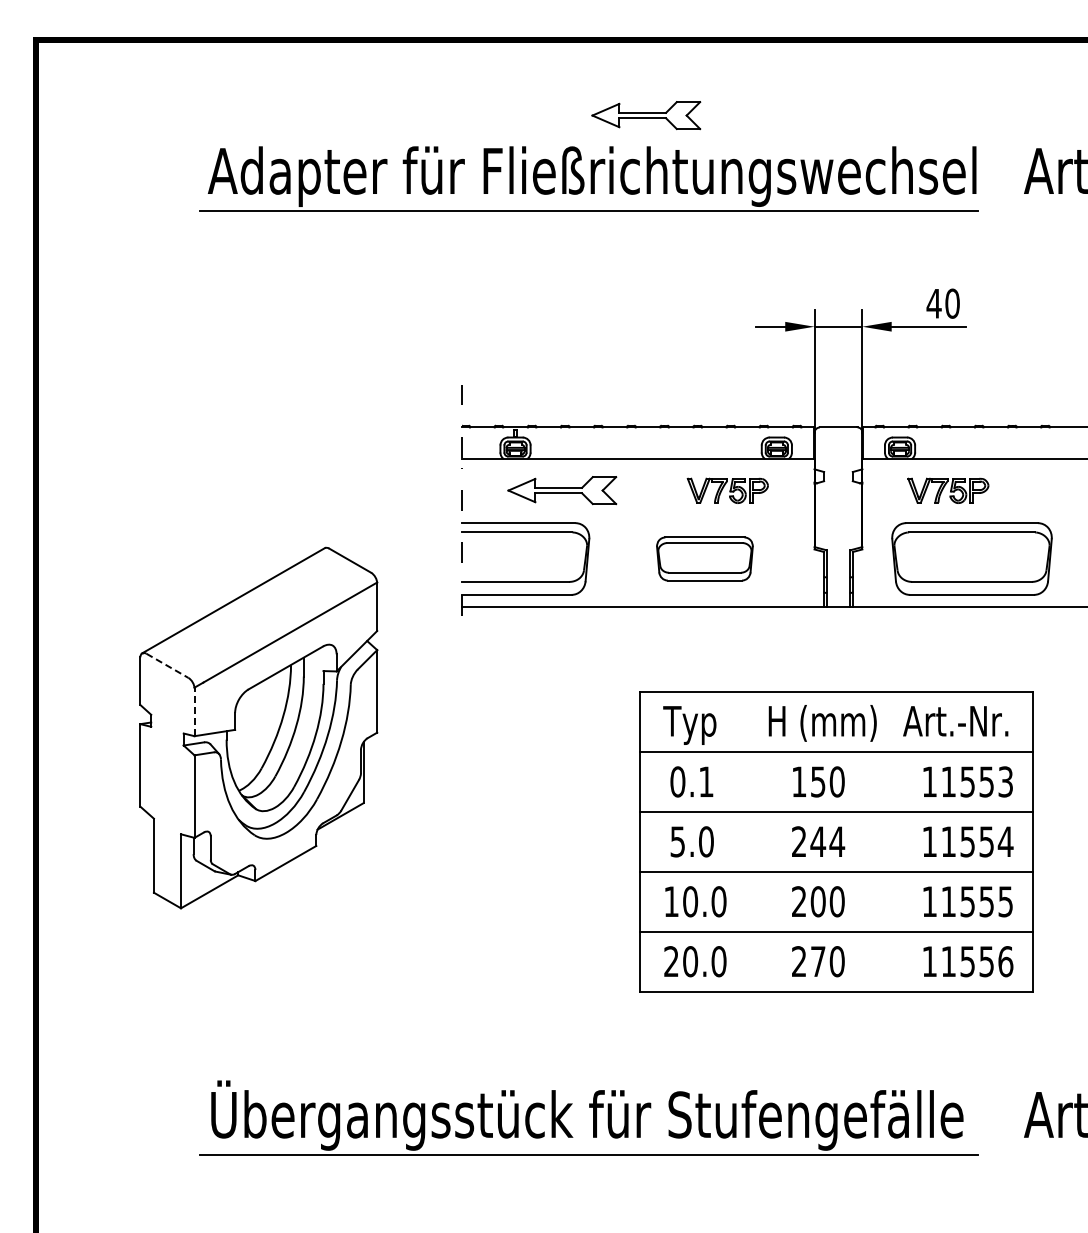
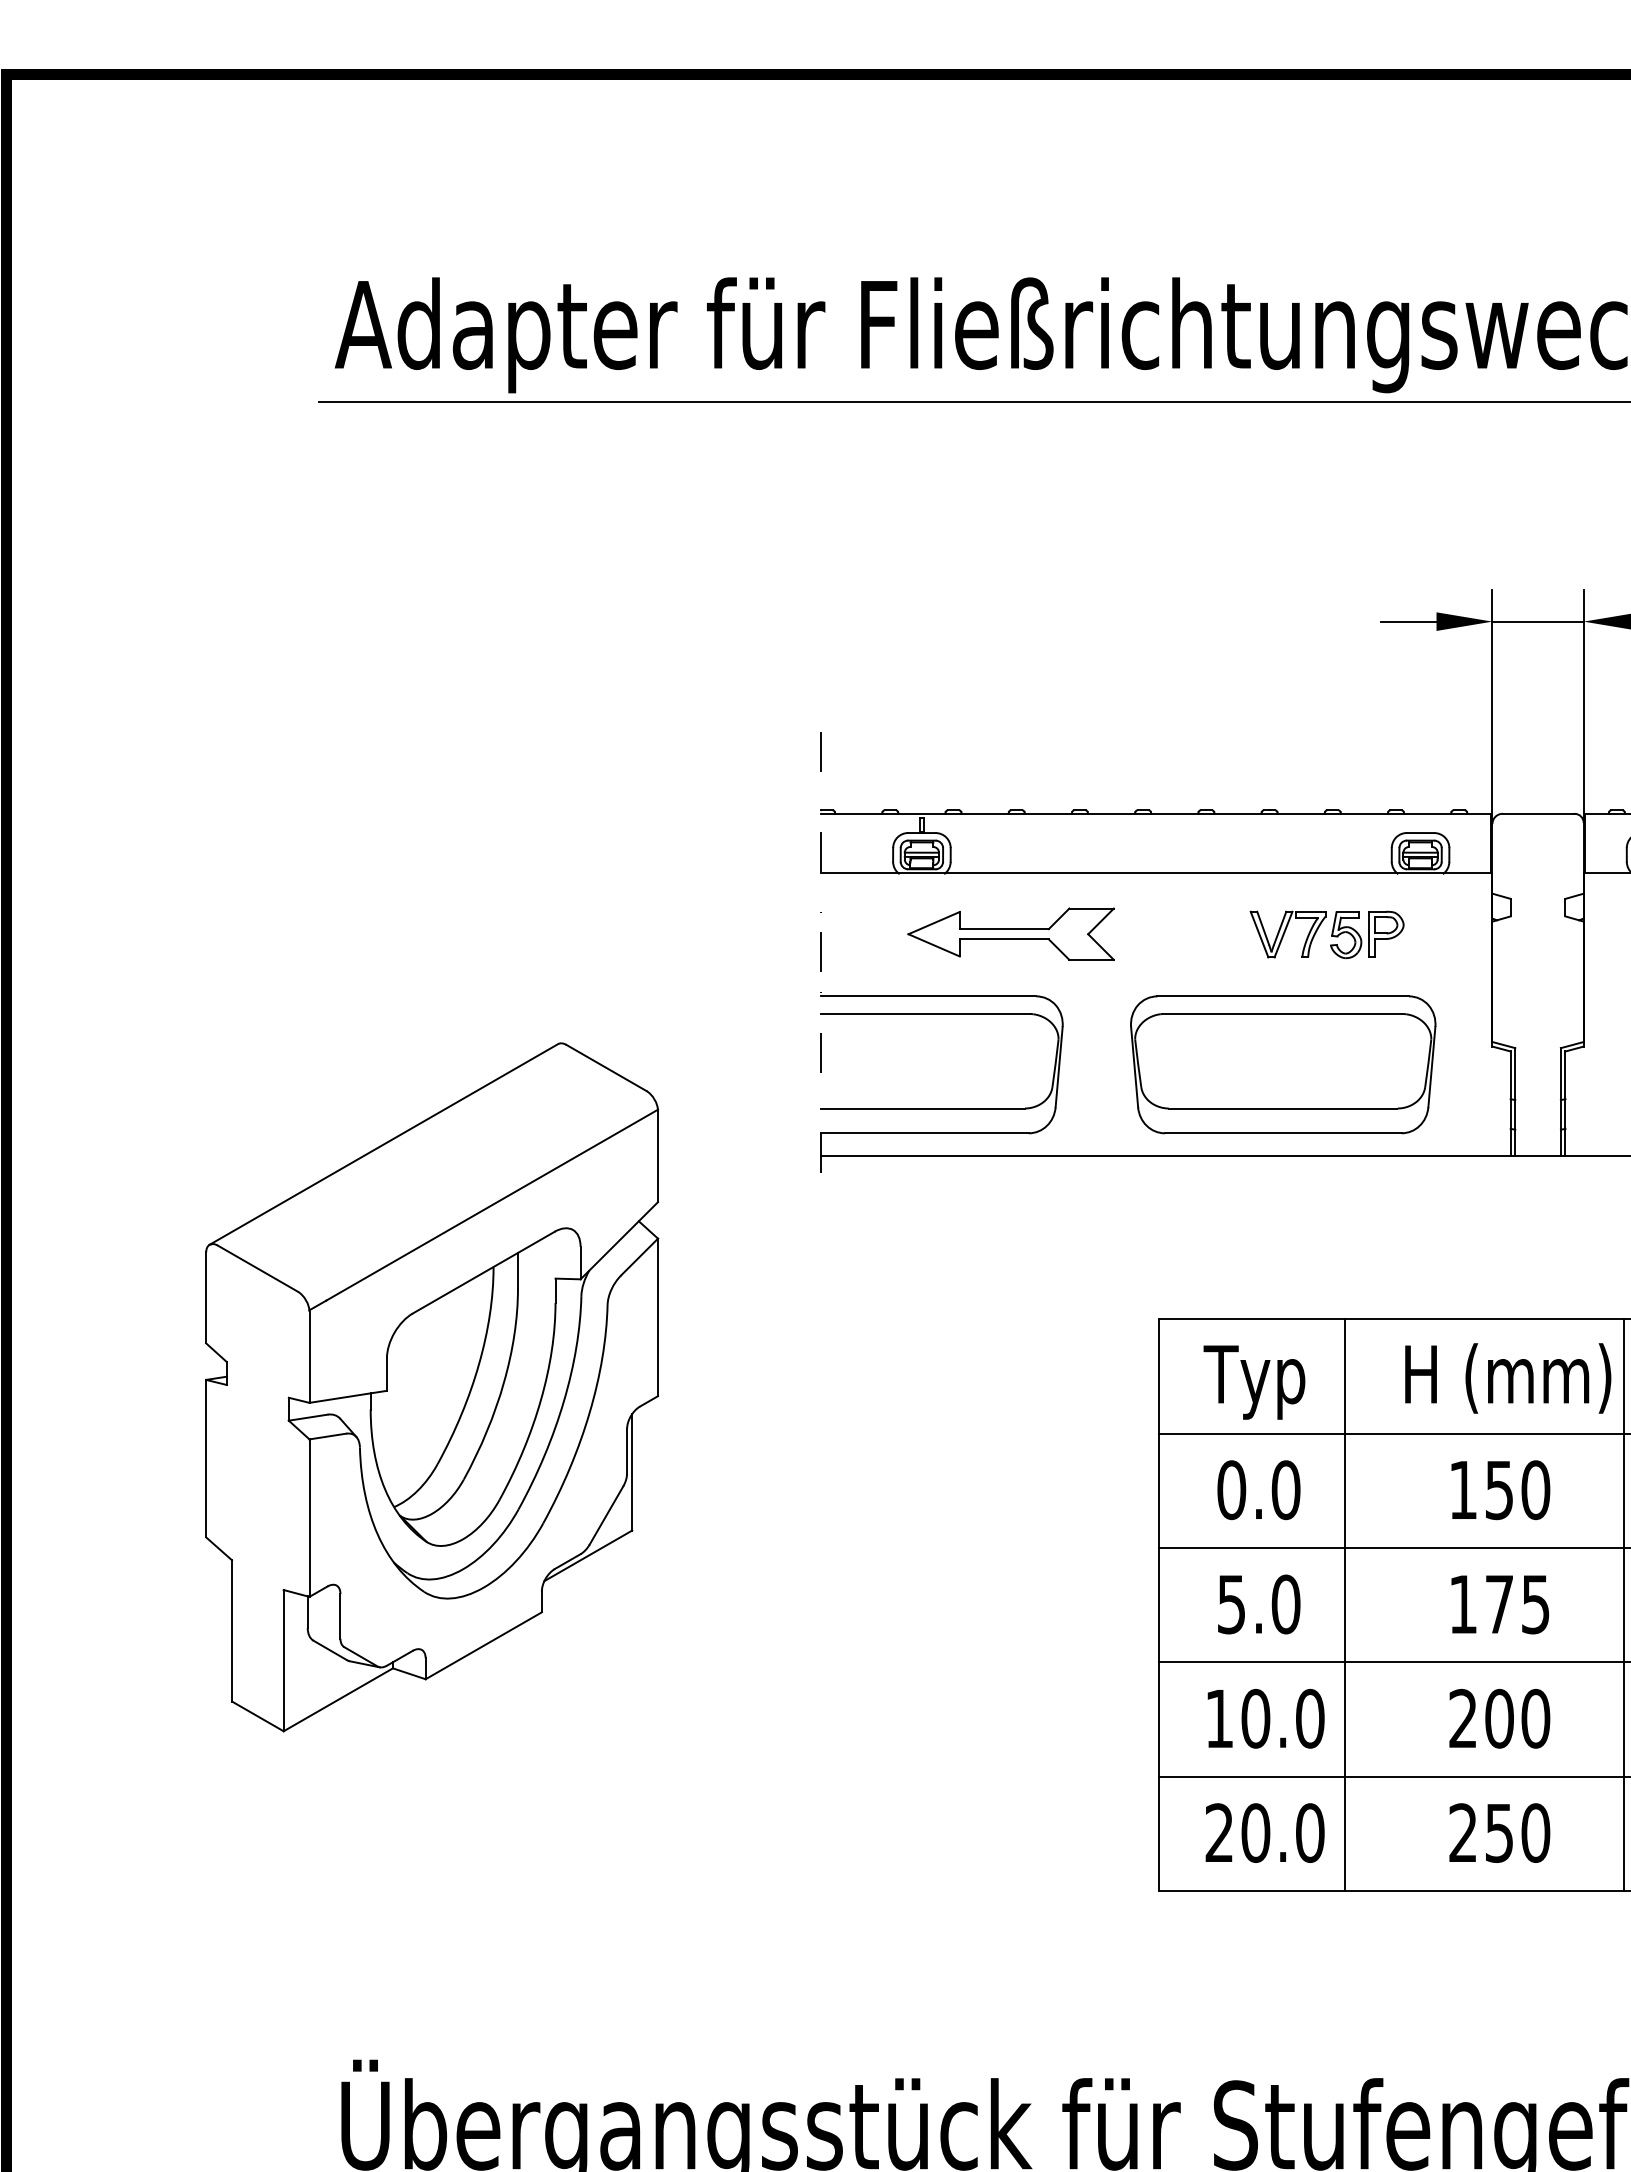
part: (646, 115) -> (1171, 218), removed
part: (704, 558) -> (1282, 1063), size x1.67
line: (167, 666) -> (257, 1269), dashed -> solid
line: (194, 712) -> (309, 1357), dashed -> solid
text: (706, 781) -> (1286, 1489), 0.1 -> 0.0
line: (737, 841) -> (1345, 1603), added
text: (818, 841) -> (1499, 1603), 244 -> 175
line: (883, 841) -> (1624, 1603), added
text: (818, 961) -> (1499, 1832), 270 -> 250

